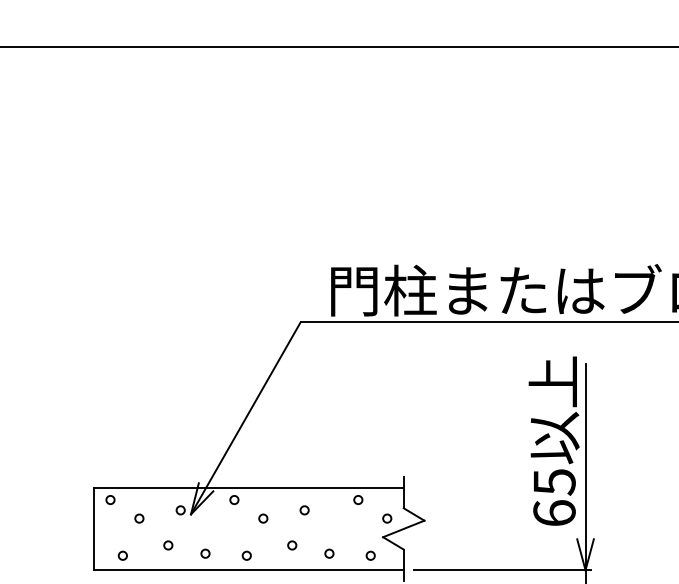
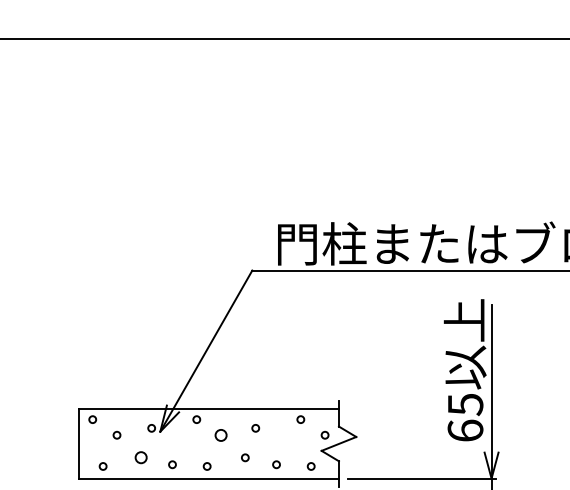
circle: (262, 517) -> (220, 434), size x1.6
circle: (168, 545) -> (141, 457), size x1.6

